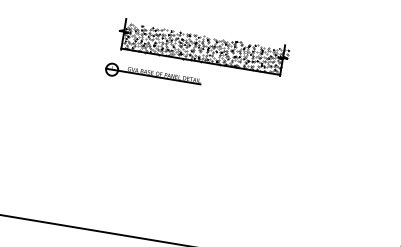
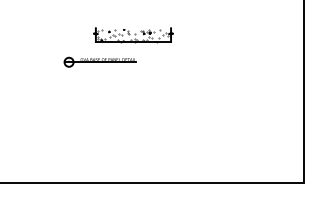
part: (203, 48) -> (133, 35), size x0.62

